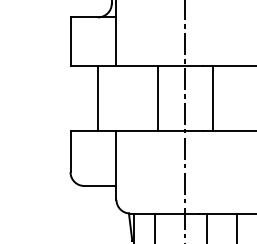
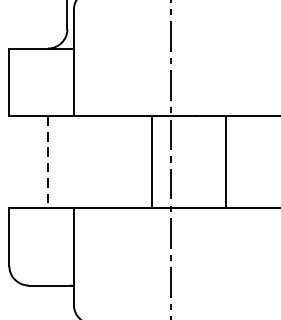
line: (157, 97) -> (151, 161), moved
line: (212, 97) -> (225, 161), moved
line: (98, 98) -> (48, 162), solid -> dashed

